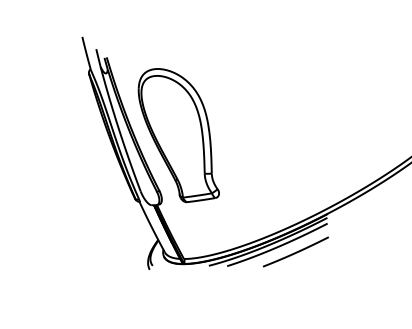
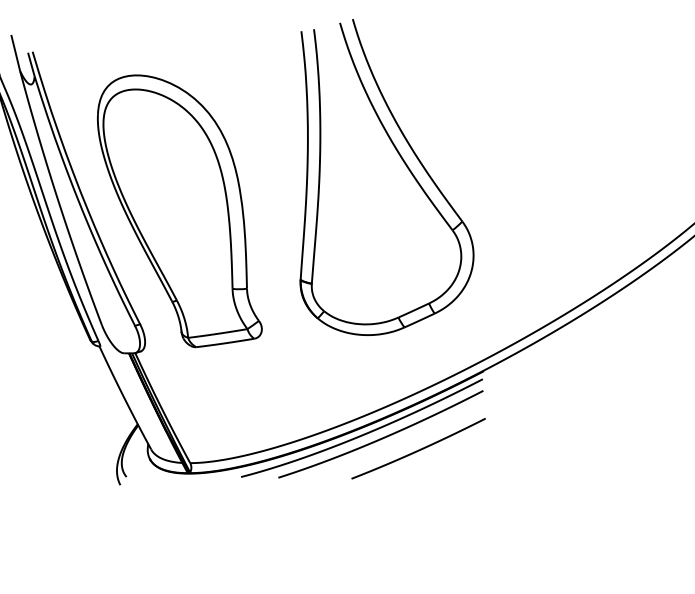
part: (289, 114) -> (405, 168), added

